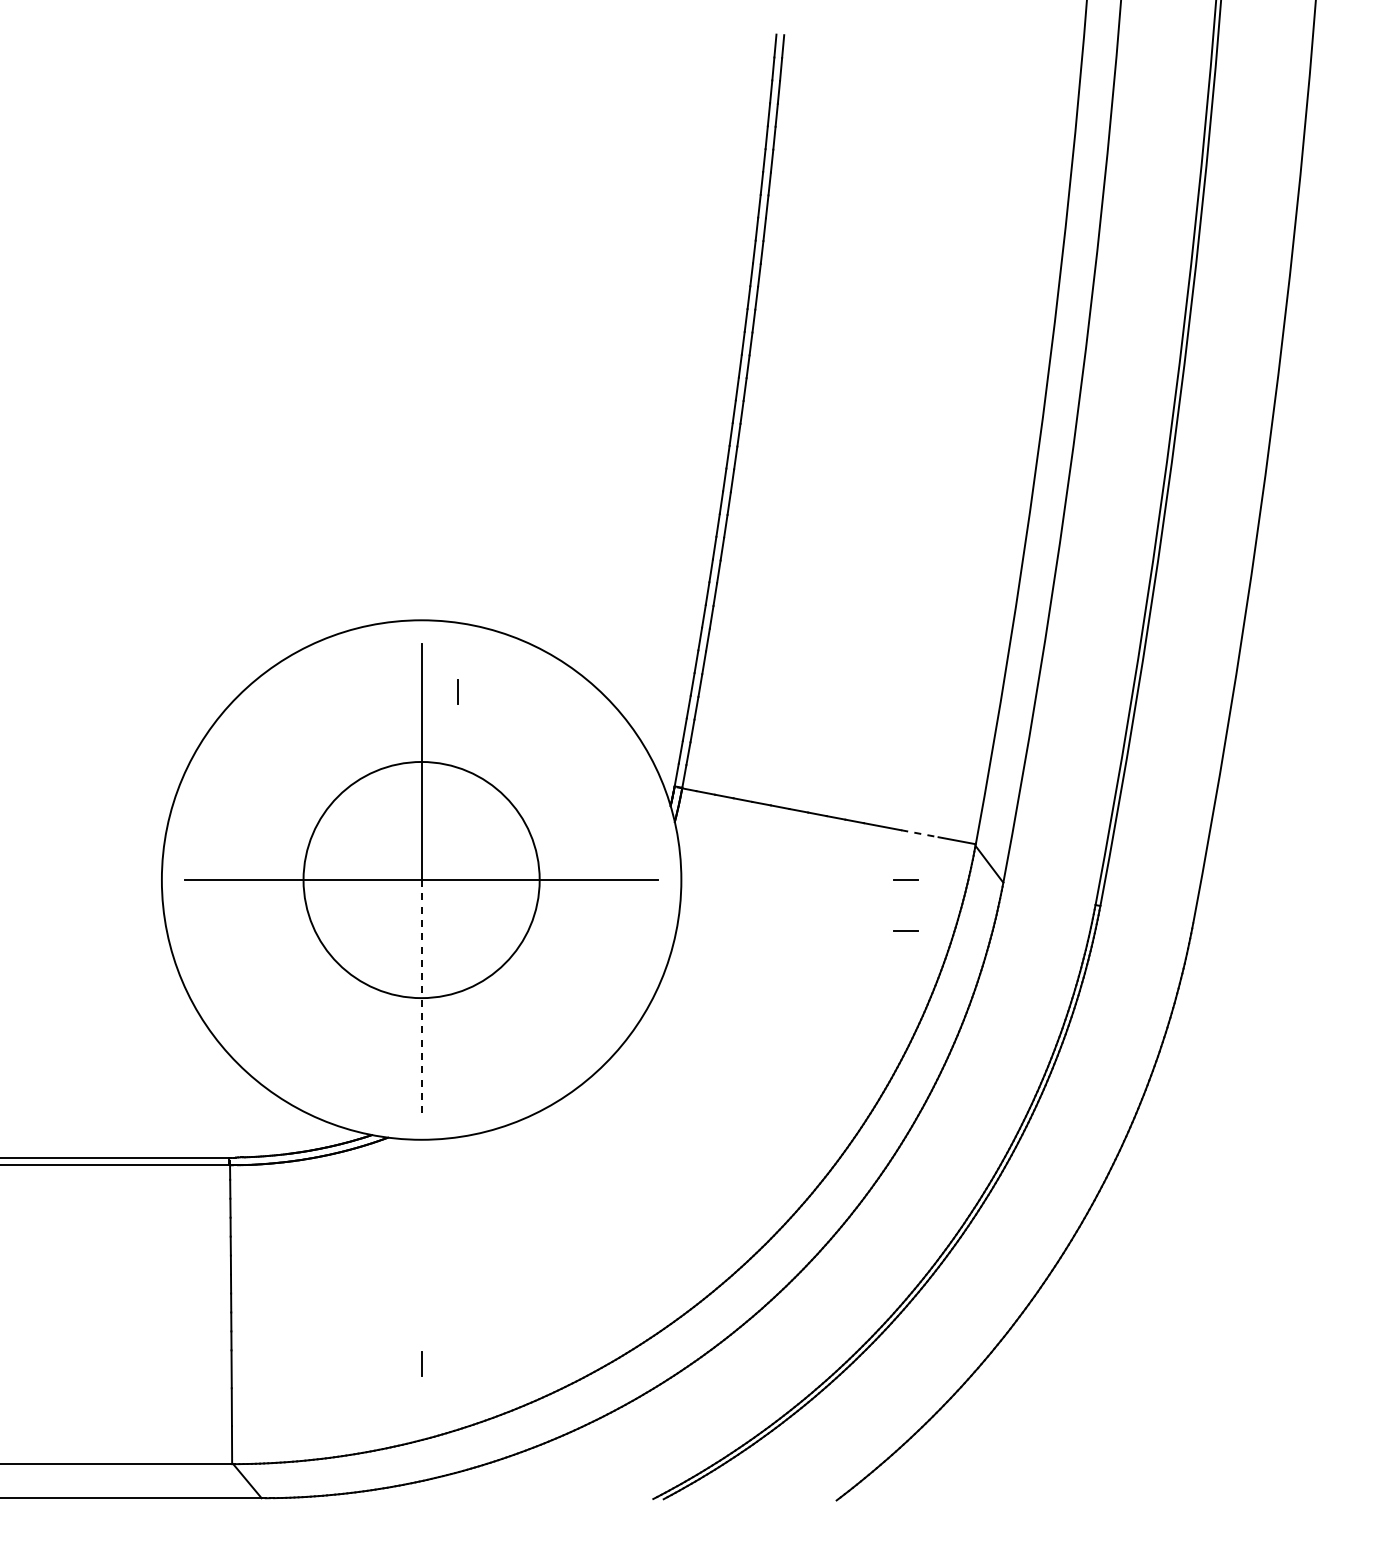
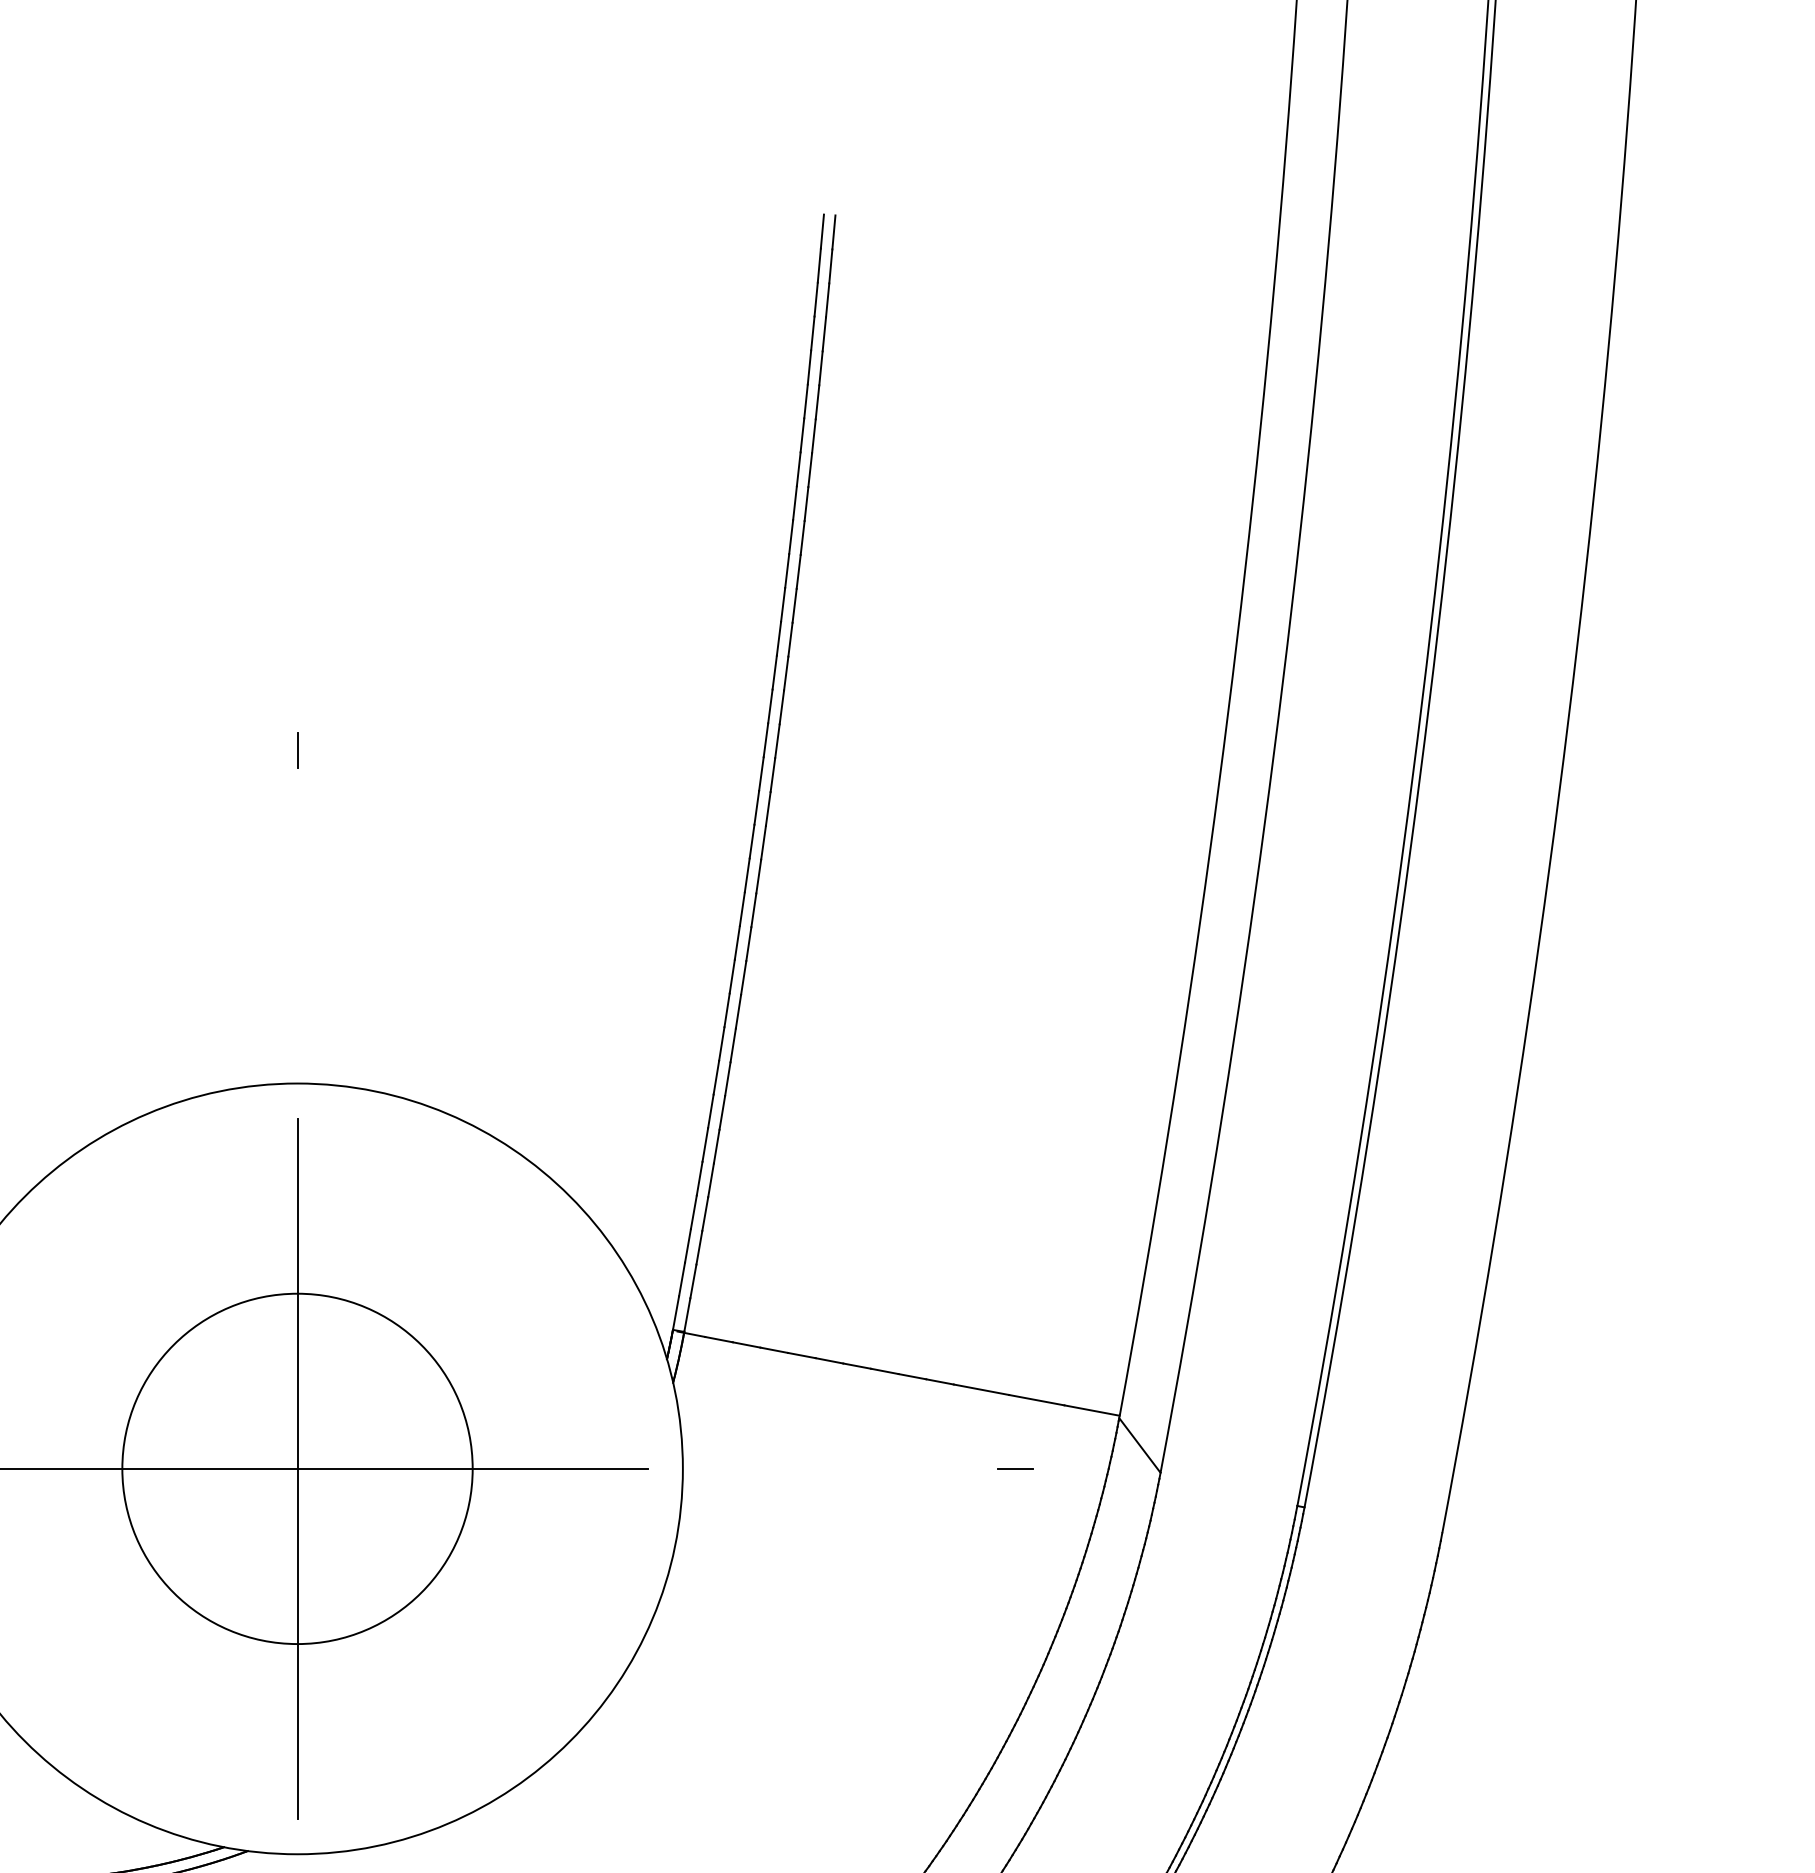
line: (457, 691) -> (297, 750), moved
line: (919, 833) -> (1036, 1399), dashed -> solid
line: (905, 930) -> (1015, 1543), removed
line: (421, 998) -> (297, 1644), dashed -> solid

